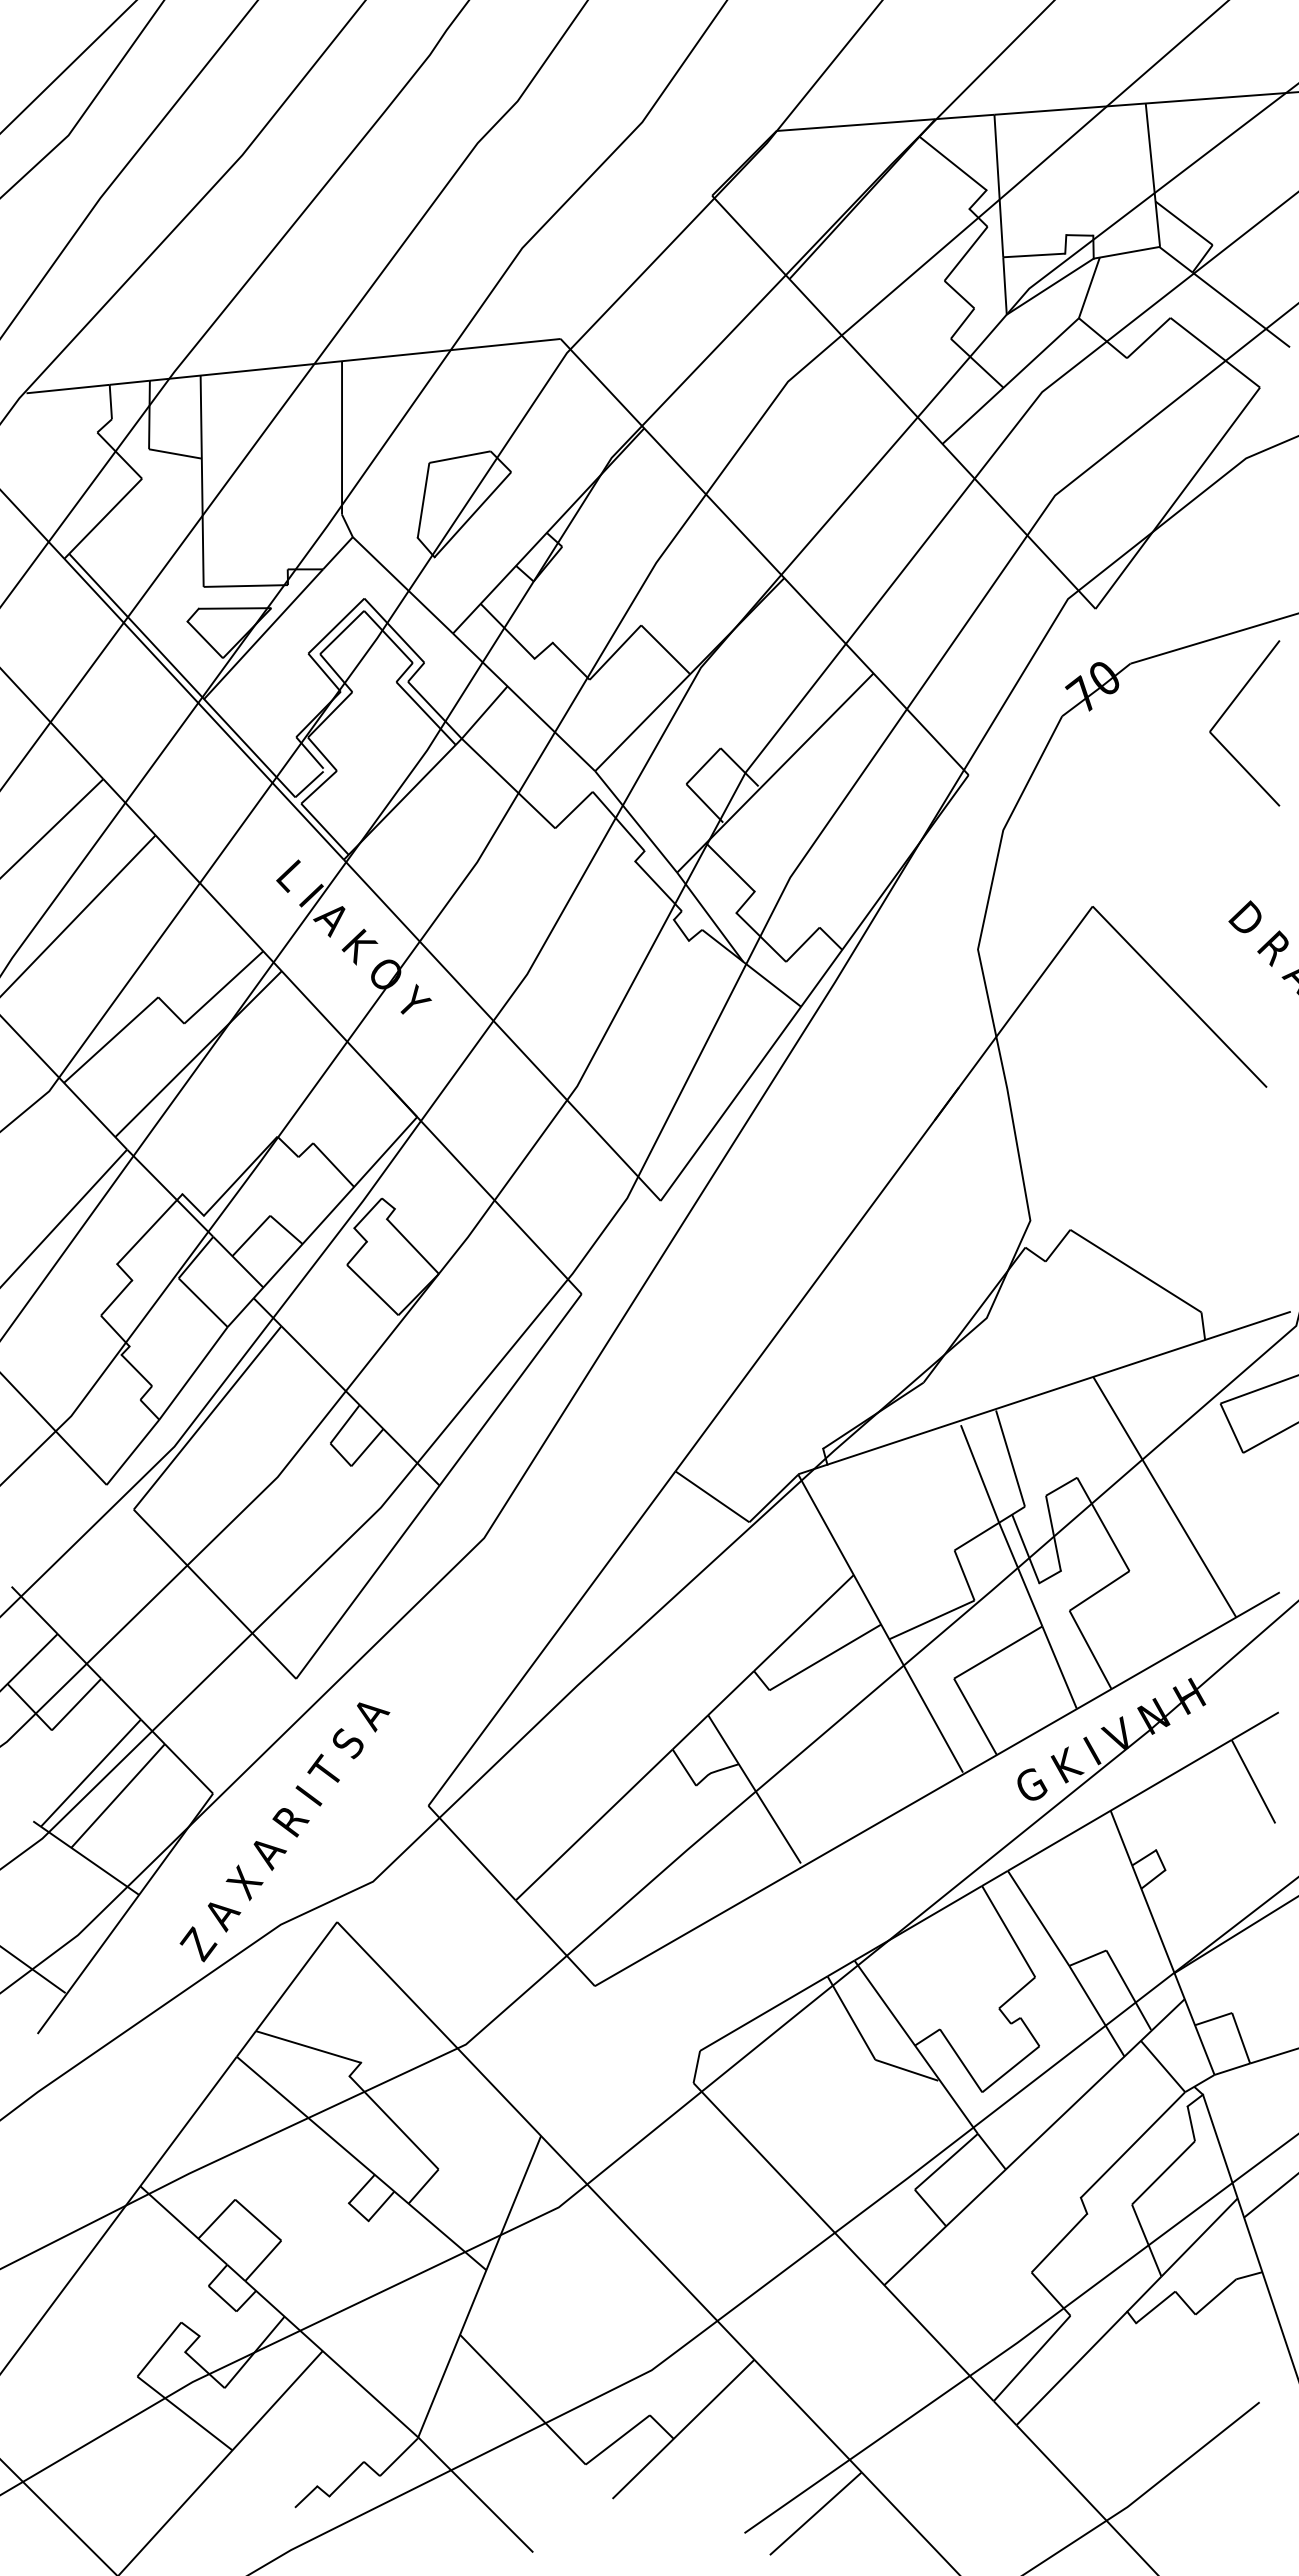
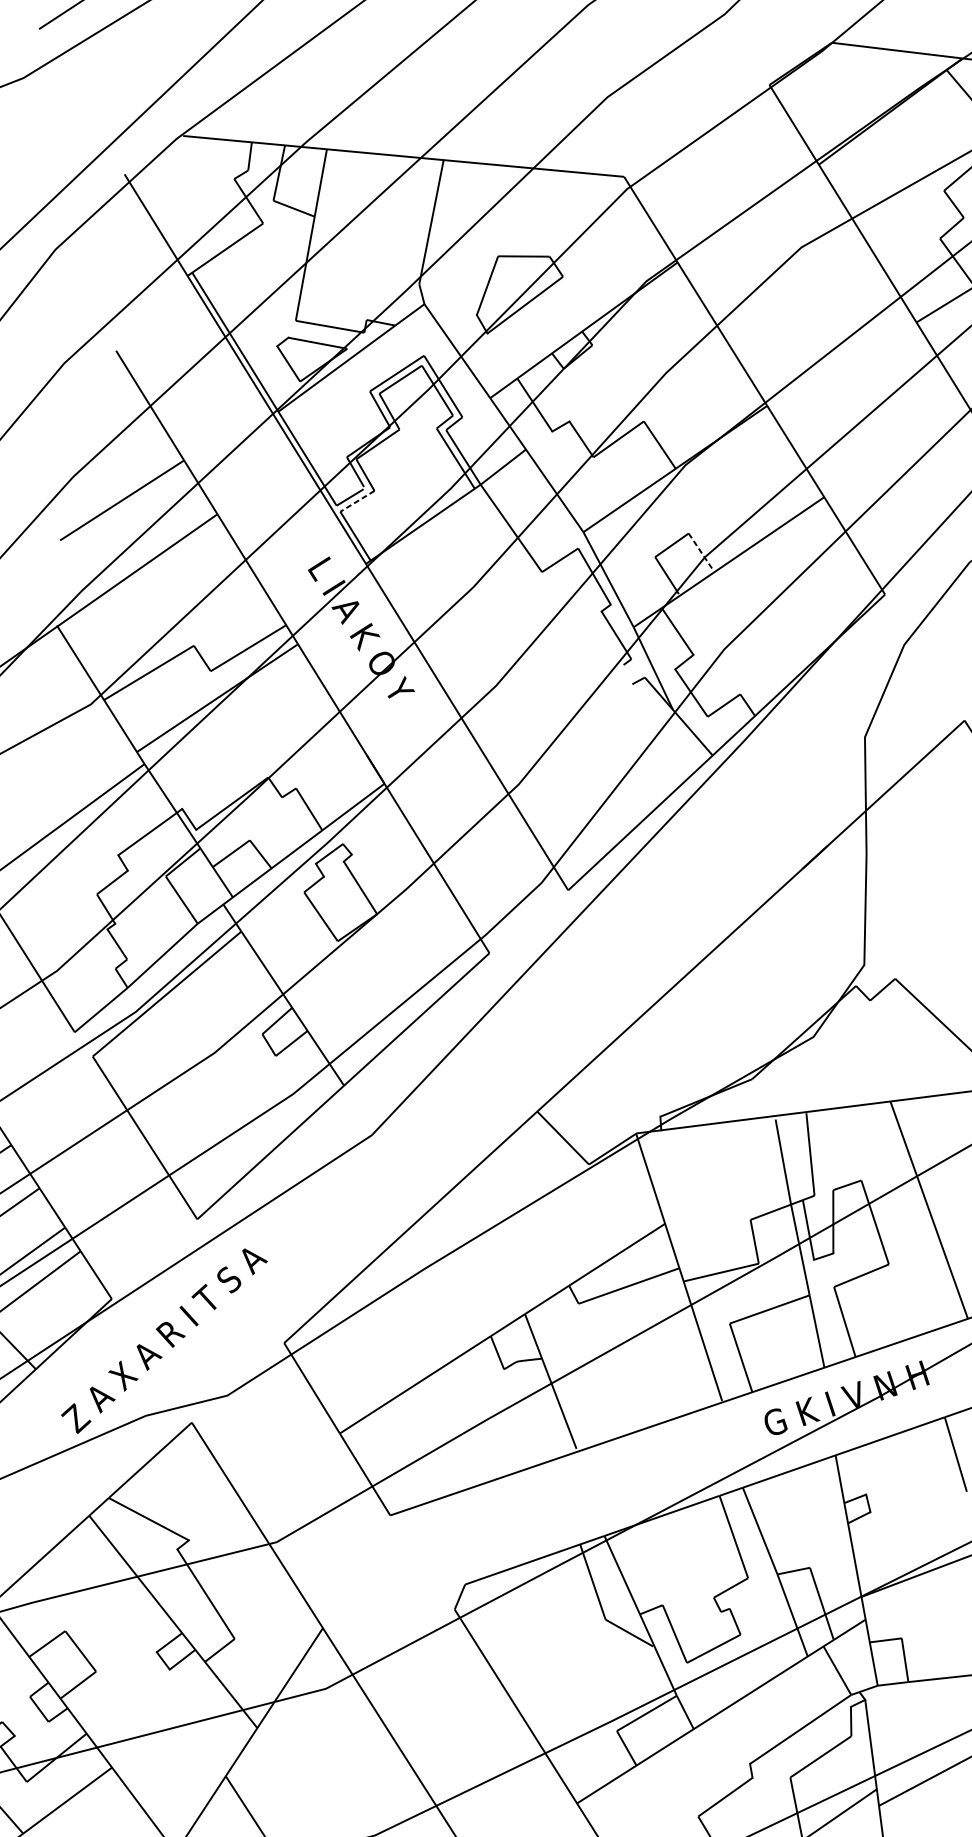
line: (740, 767) -> (701, 552), solid -> dashed
line: (318, 787) -> (356, 501), solid -> dashed
line: (680, 929) -> (627, 673), removed

